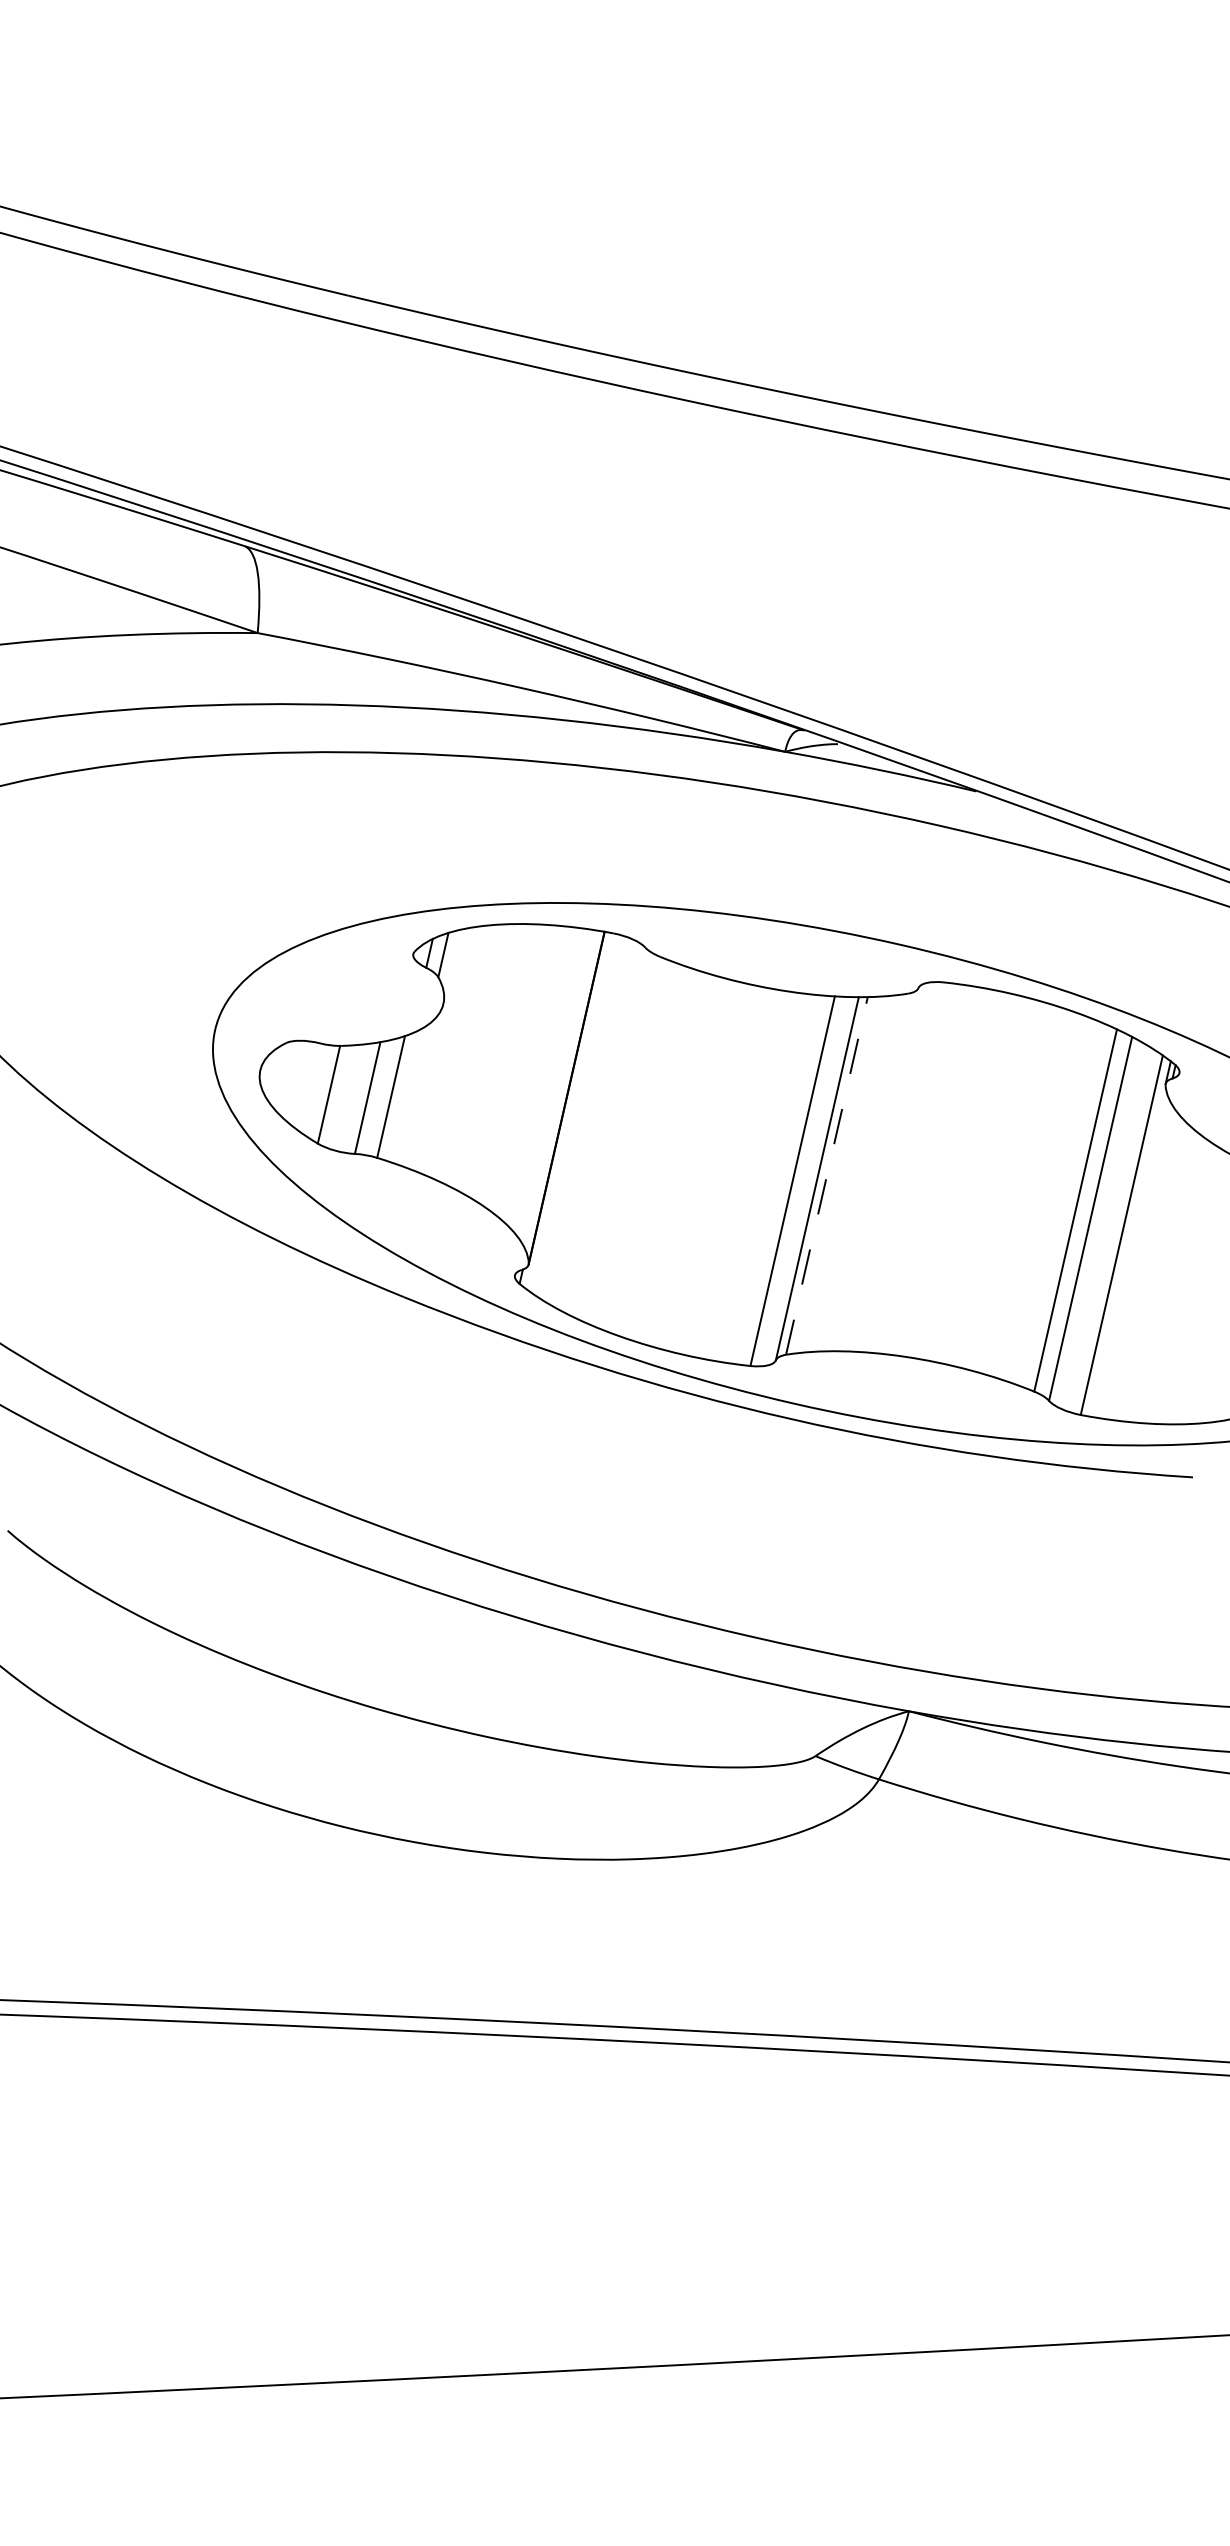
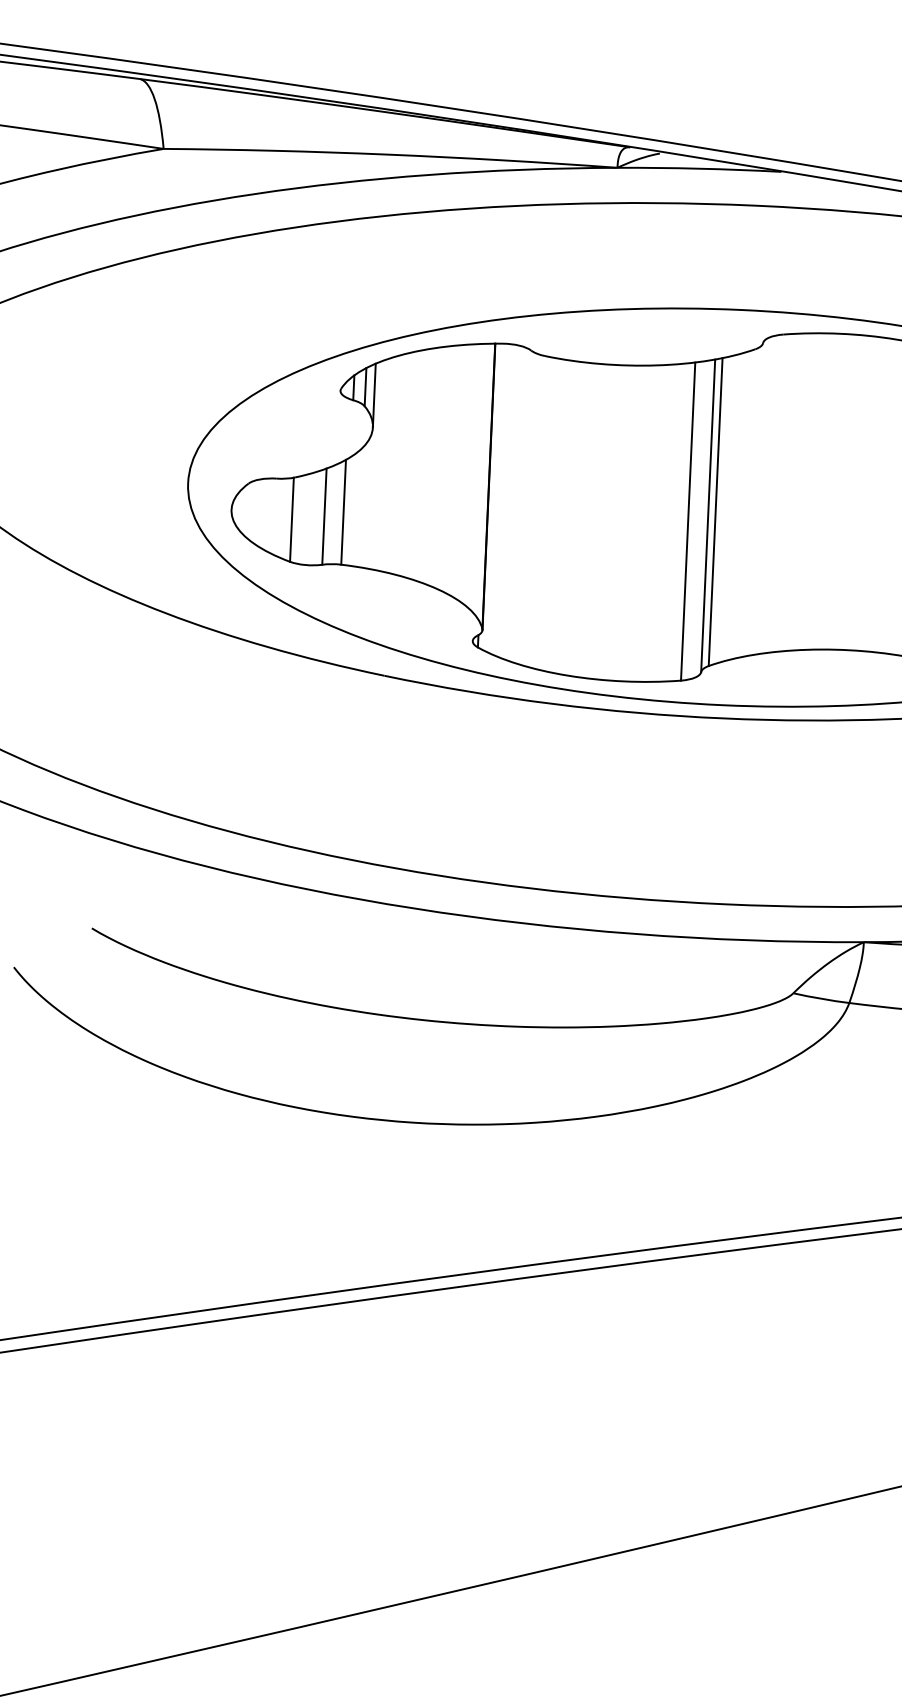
line: (451, 966) -> (373, 395), added
line: (827, 1175) -> (716, 511), dashed -> solid

